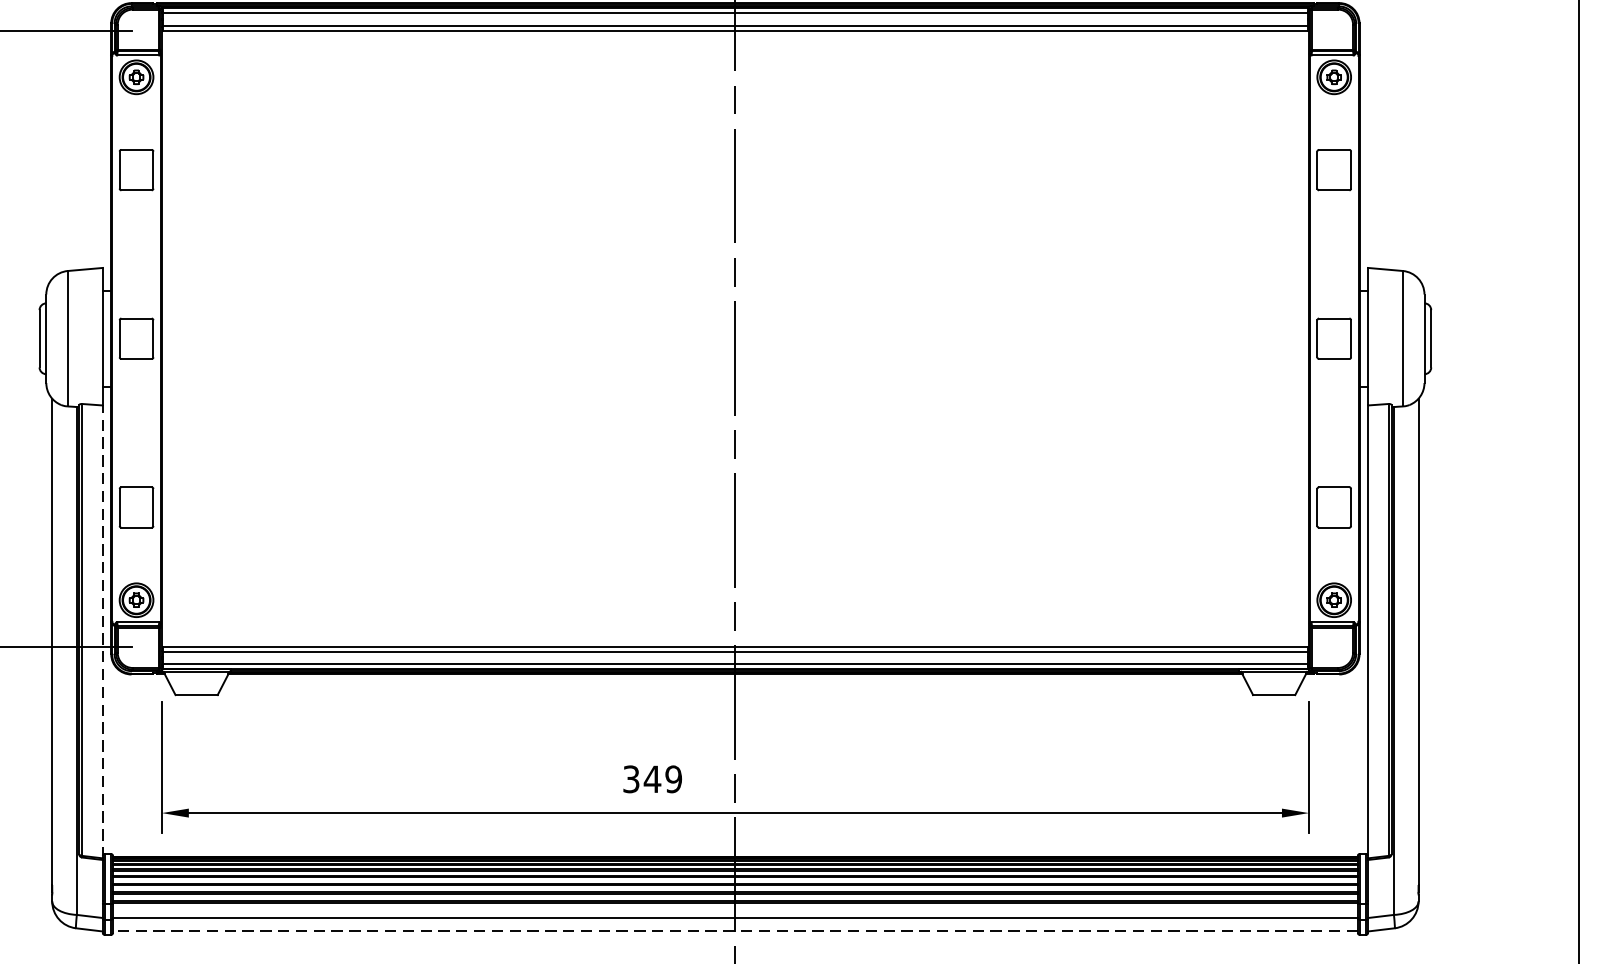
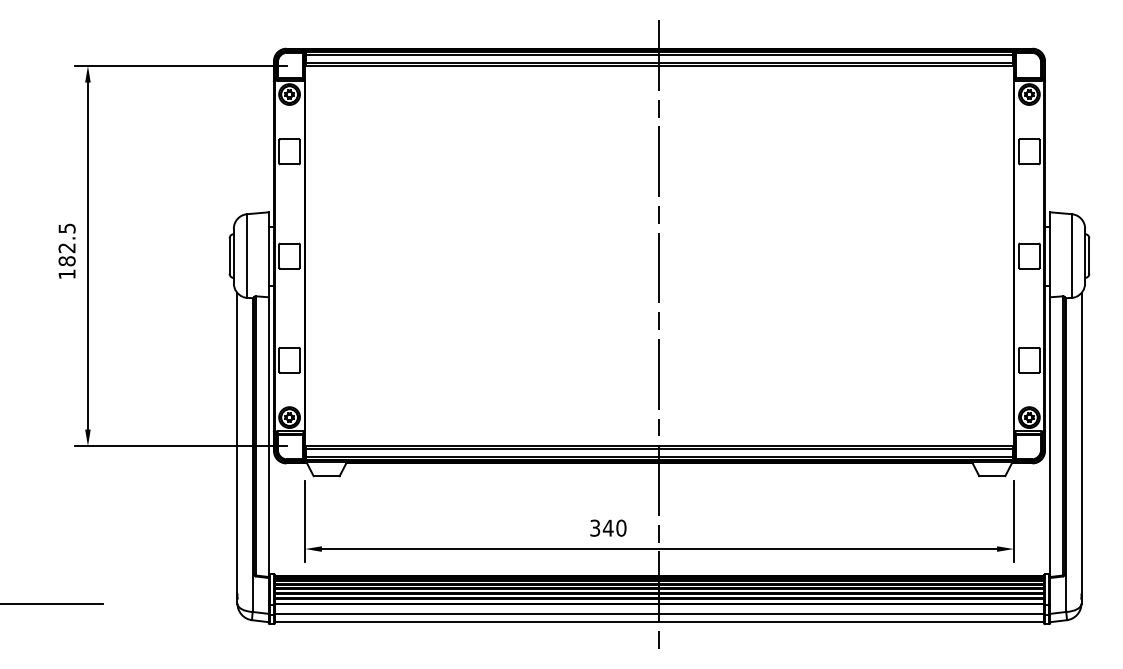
line: (102, 632) -> (268, 437), dashed -> solid
text: (673, 779) -> (621, 528), 349 -> 340
line: (733, 931) -> (658, 622), dashed -> solid

